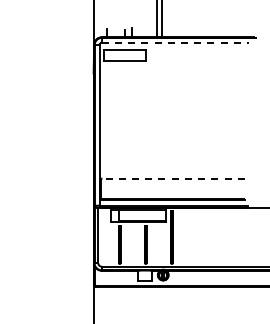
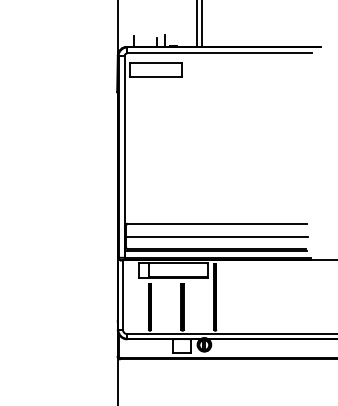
line: (175, 42) -> (219, 53), dashed -> solid
line: (172, 178) -> (216, 223), dashed -> solid
line: (172, 188) -> (216, 236), added

